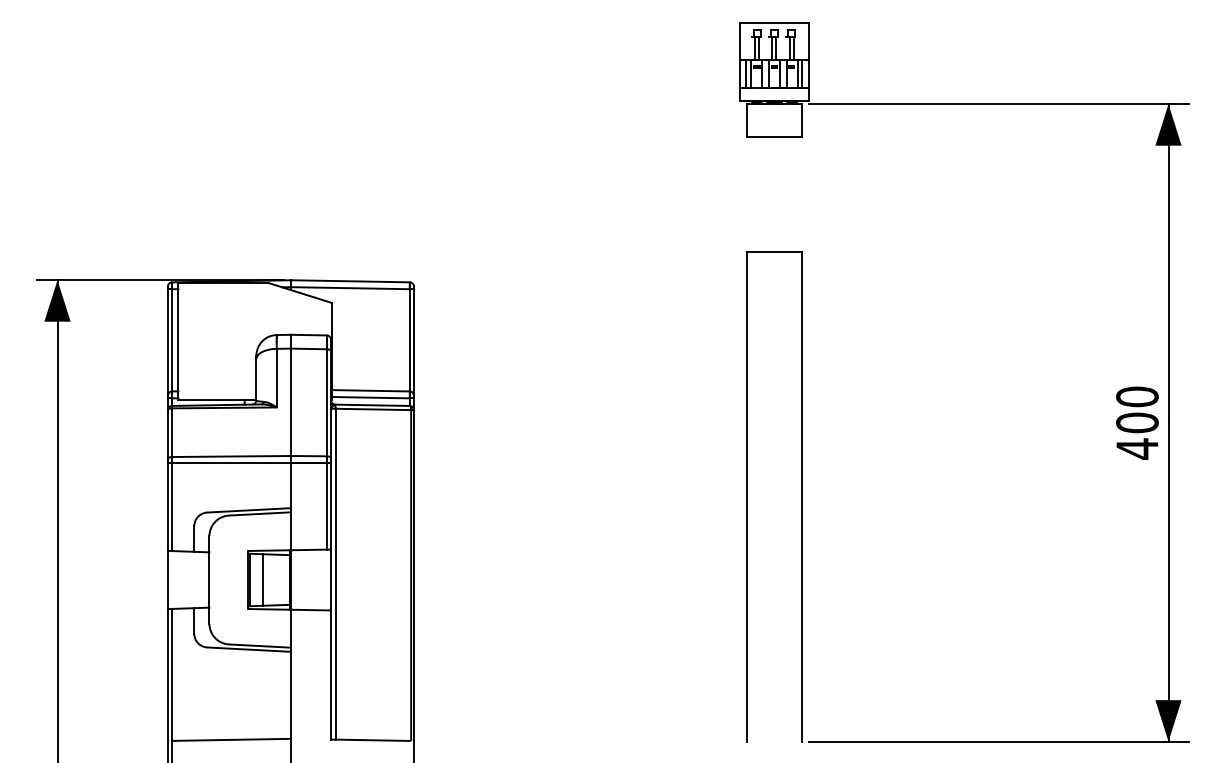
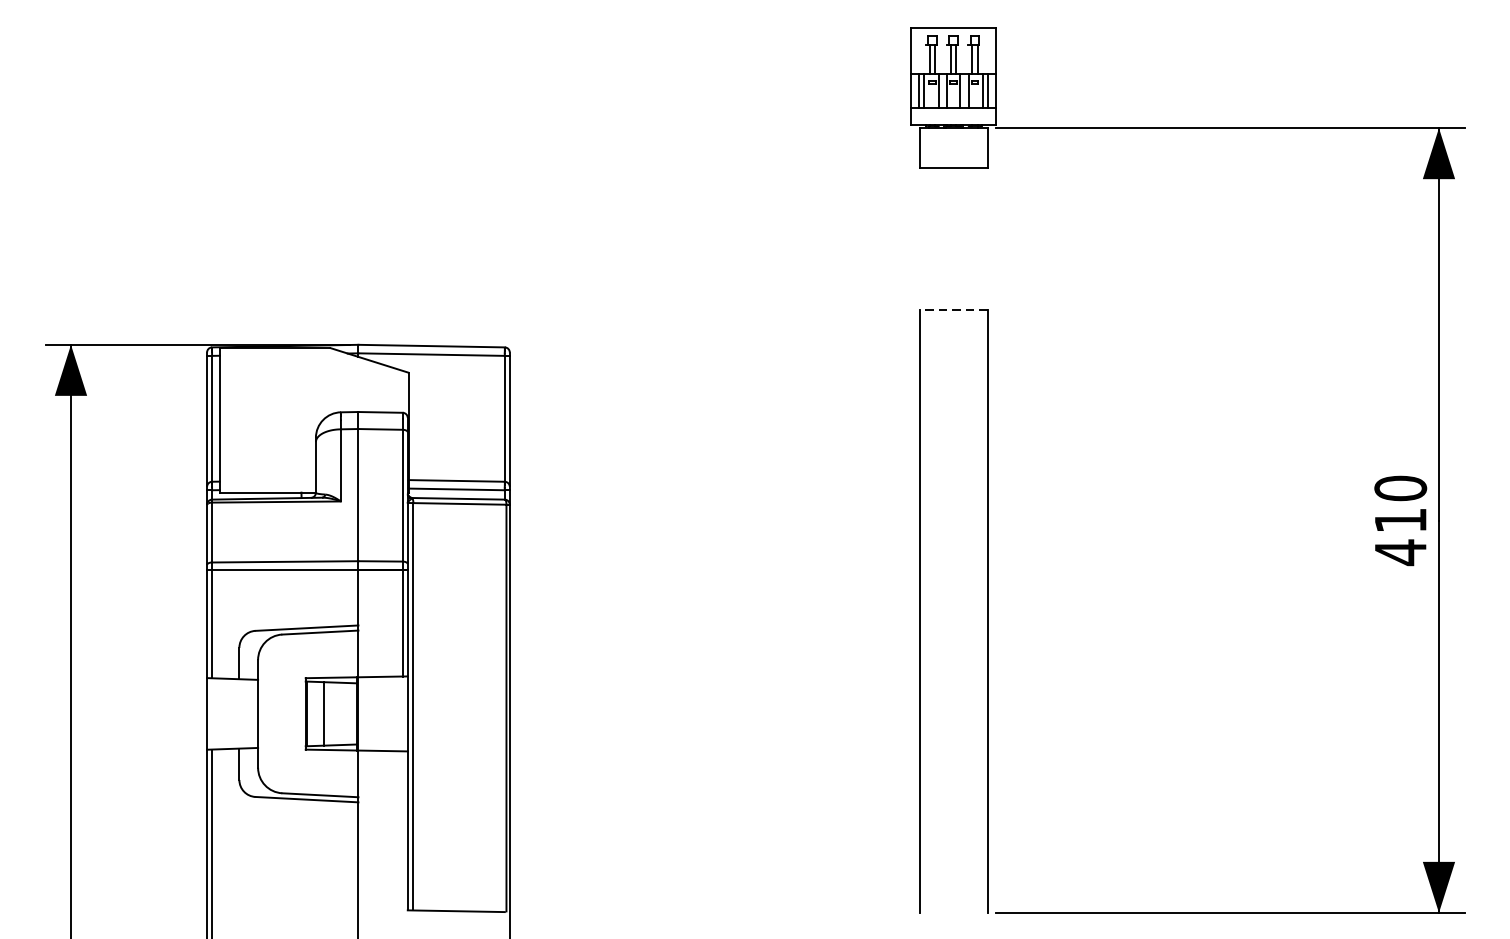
line: (774, 251) -> (953, 309), solid -> dashed
text: (1137, 422) -> (1400, 519), 400 -> 410
line: (231, 739) -> (285, 910), removed

